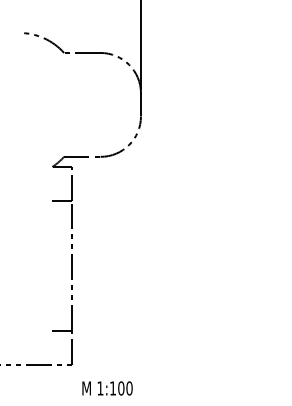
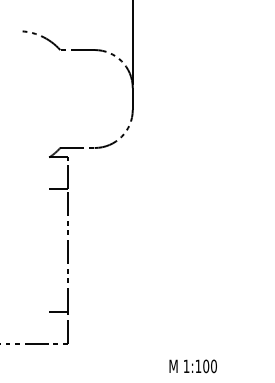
text: (106, 388) -> (192, 366), moved

